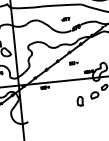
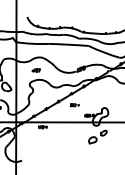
part: (65, 19) -> (35, 70), moved
part: (79, 101) -> (76, 144), removed

